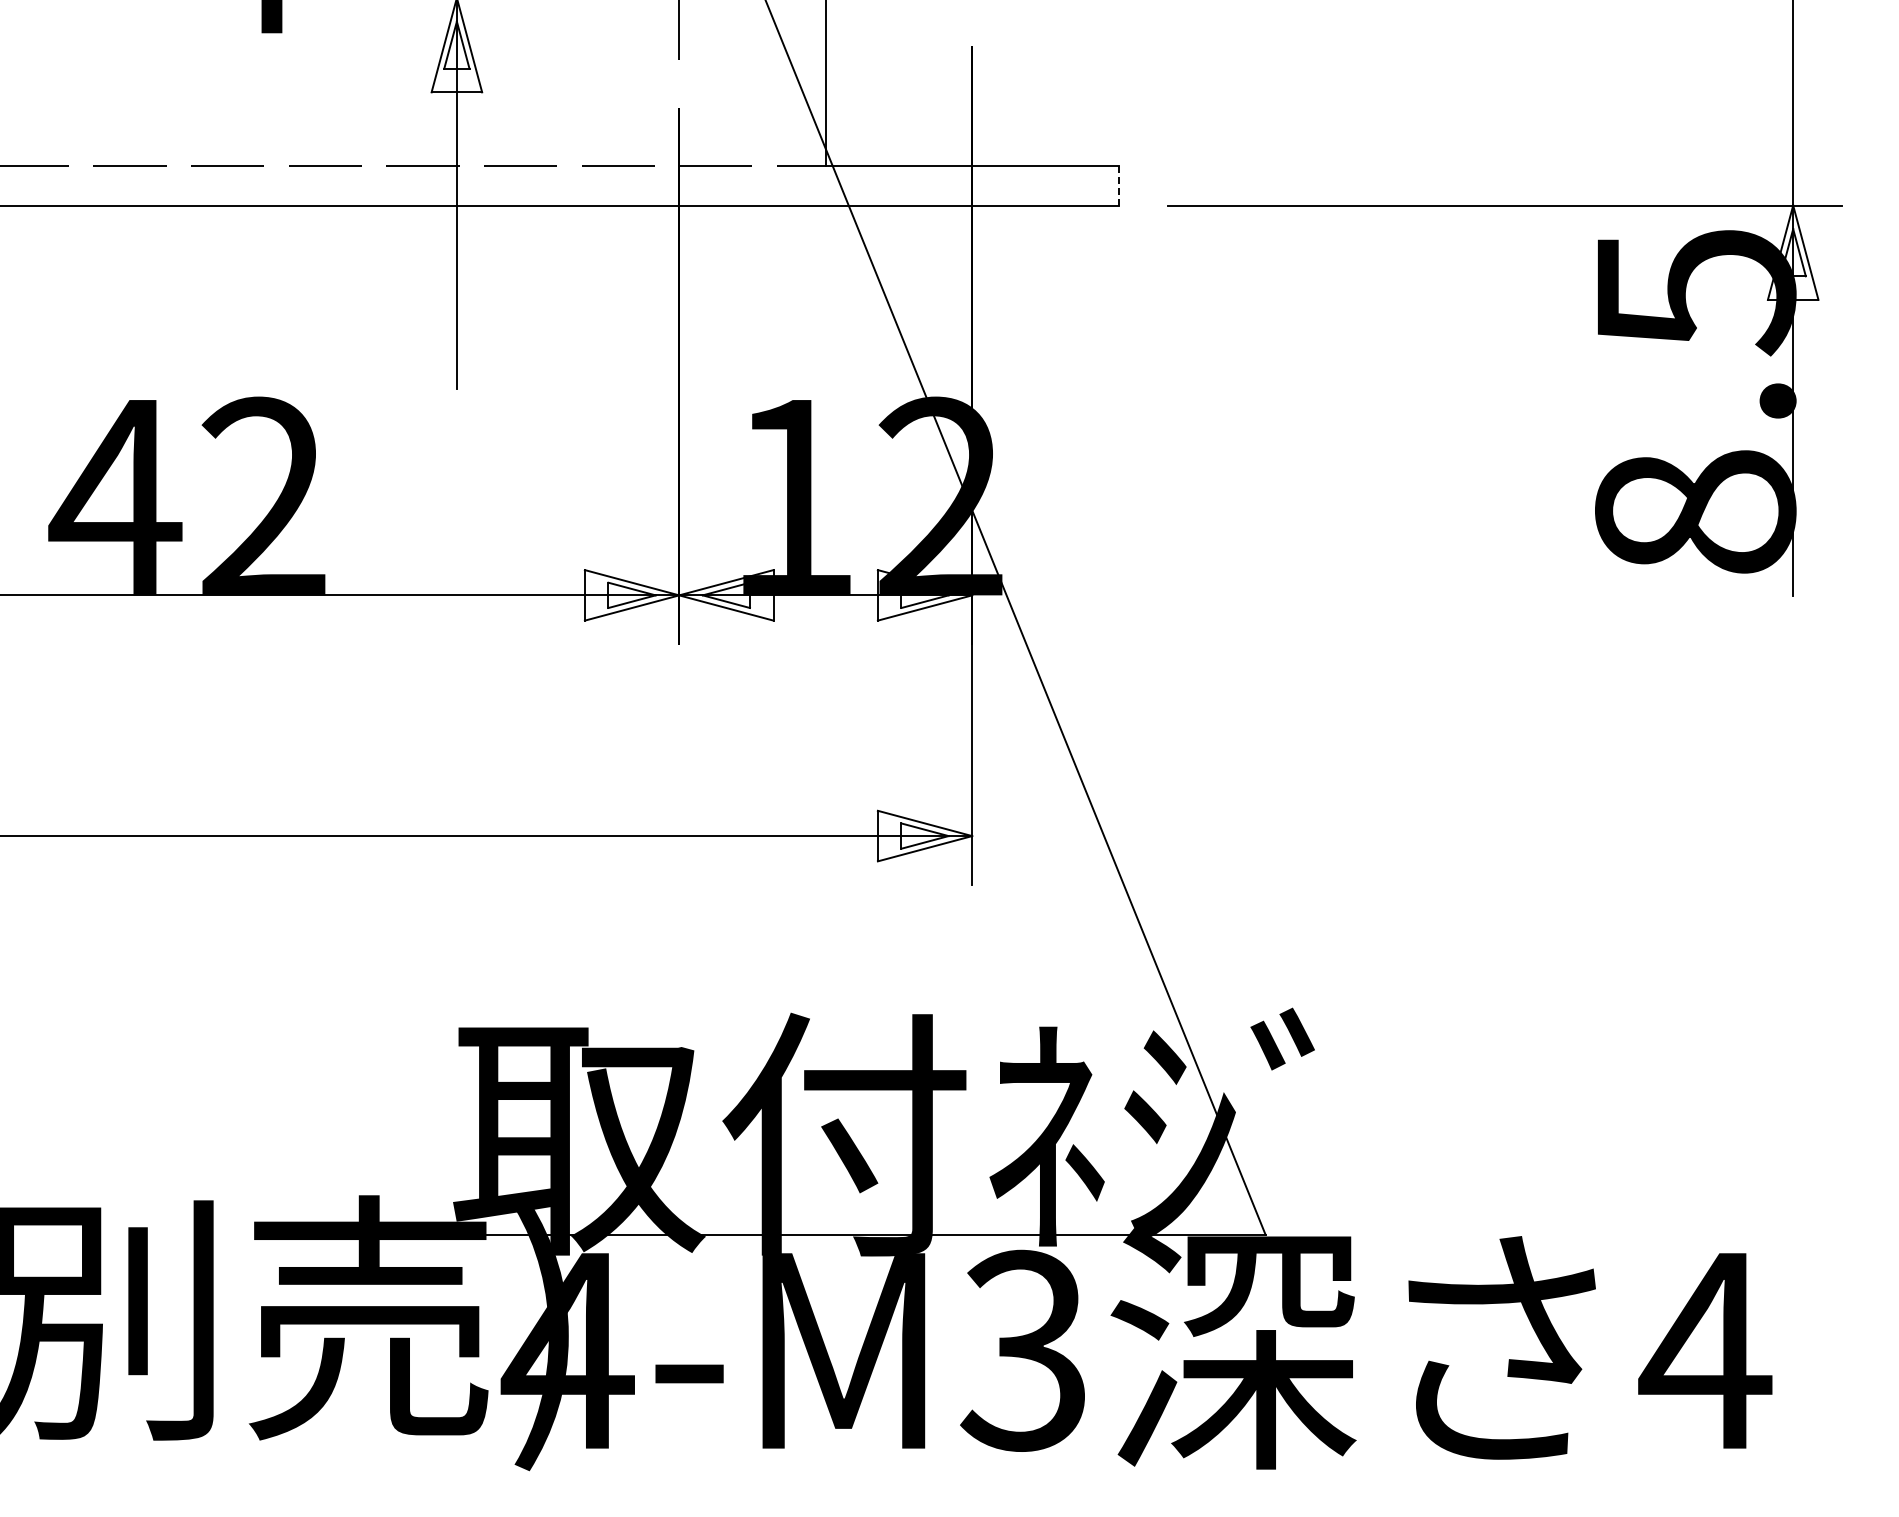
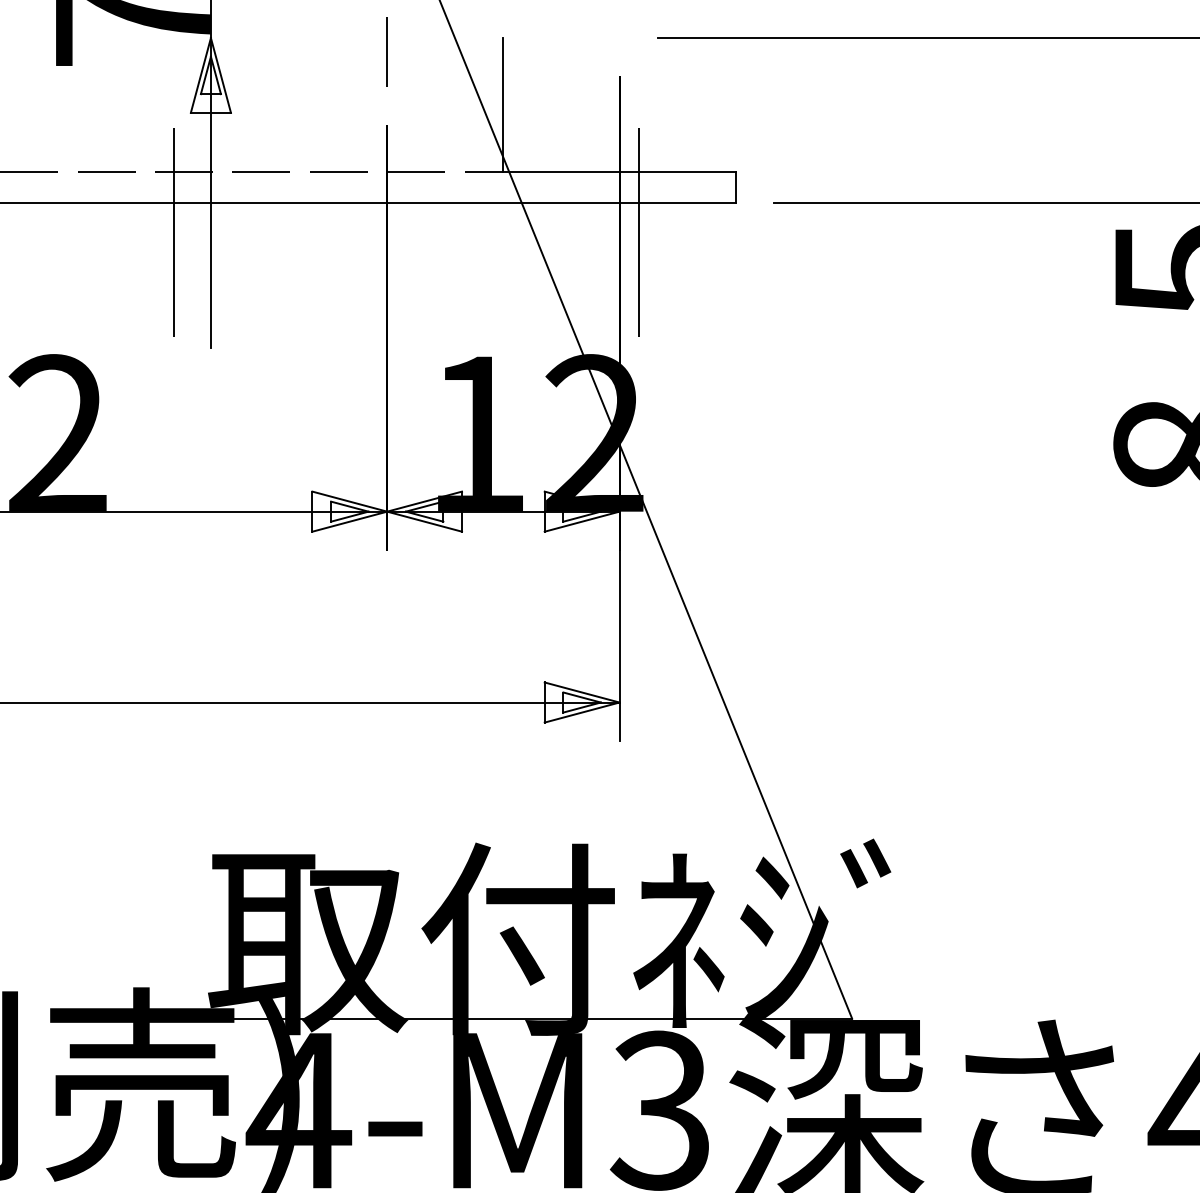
line: (1118, 186) -> (735, 187), dashed -> solid
line: (410, 243) -> (174, 232), added
line: (996, 243) -> (638, 232), added

